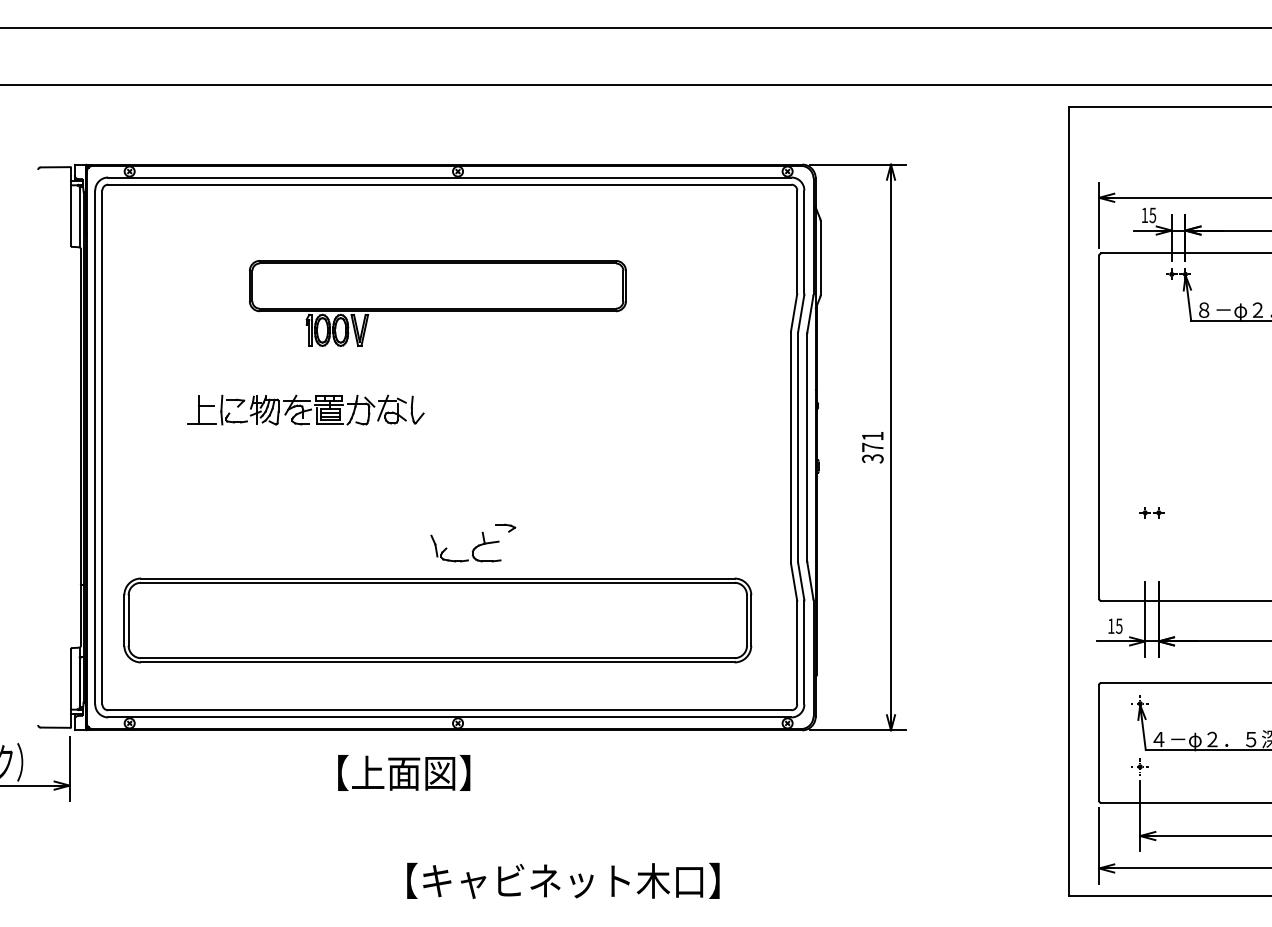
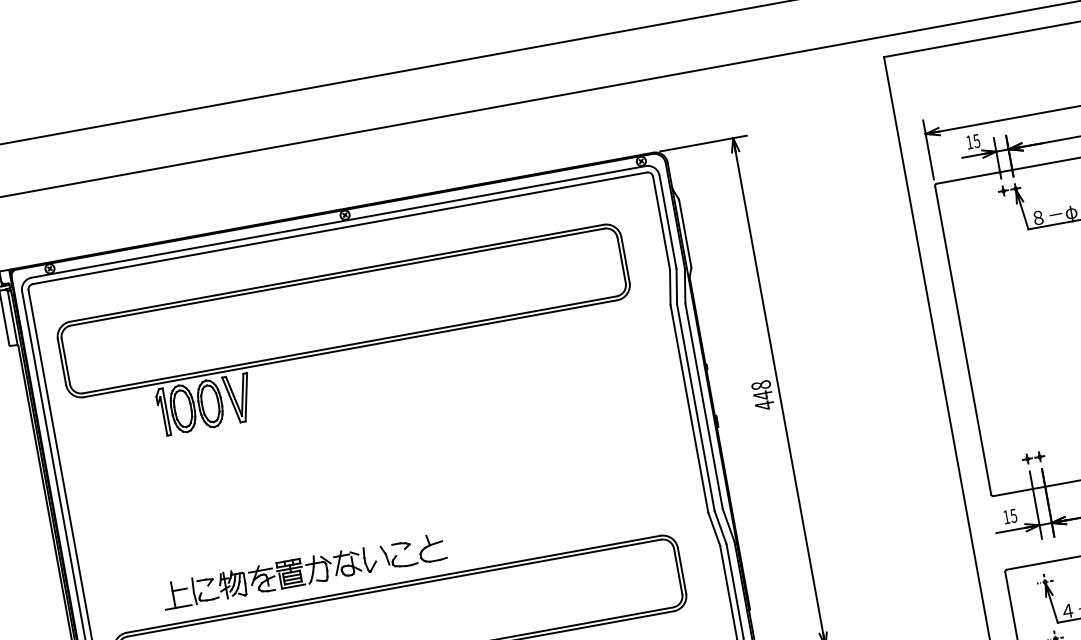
part: (437, 303) -> (348, 337), size x1.67
part: (305, 409) -> (269, 577), moved
text: (872, 447) -> (762, 395), 371 -> 448
part: (1151, 512) -> (1033, 457), moved
part: (505, 527) -> (400, 545), moved

